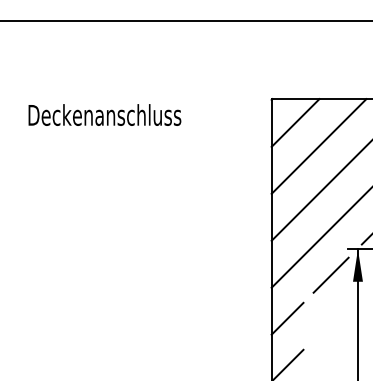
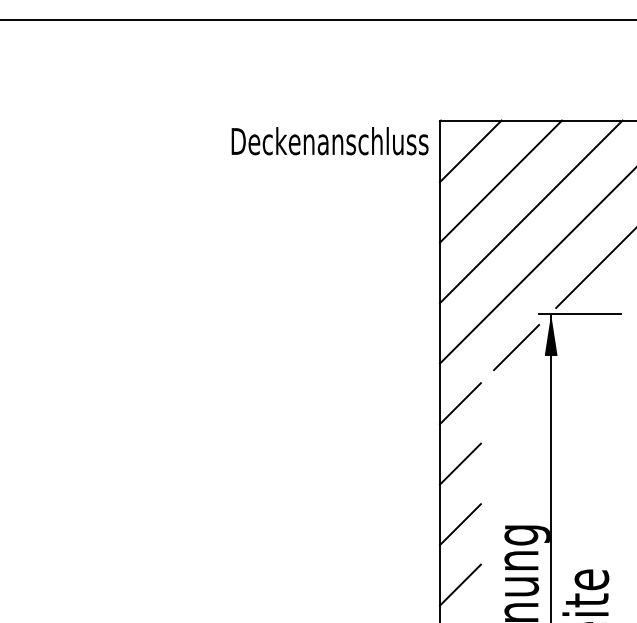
text: (104, 115) -> (329, 141), moved

